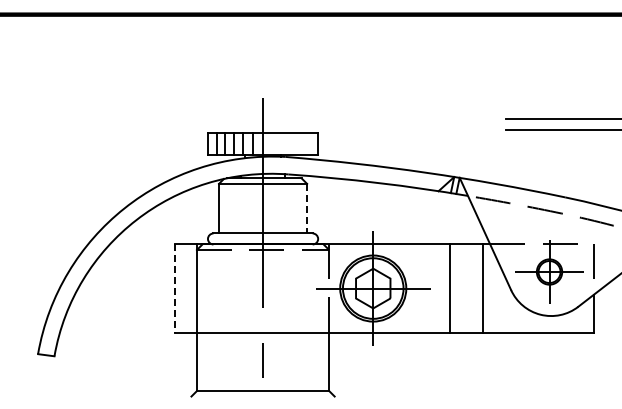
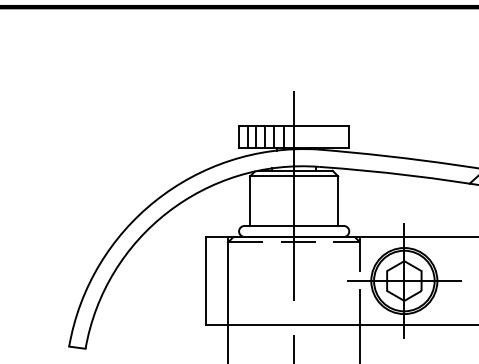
line: (307, 208) -> (338, 200), dashed -> solid
line: (174, 289) -> (205, 281), dashed -> solid

